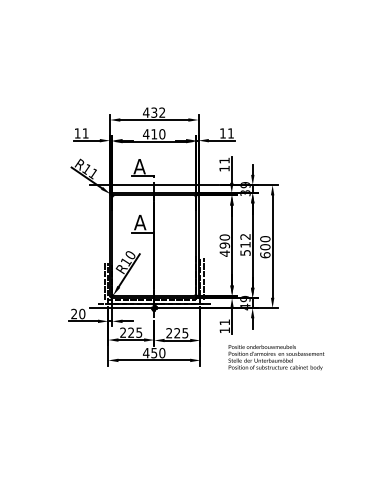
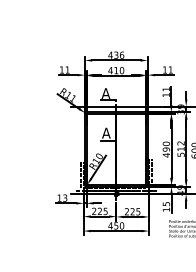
text: (162, 112) -> (122, 55), 432 -> 436
text: (78, 313) -> (62, 197), 20 -> 13
text: (224, 322) -> (166, 204), 11 -> 15

